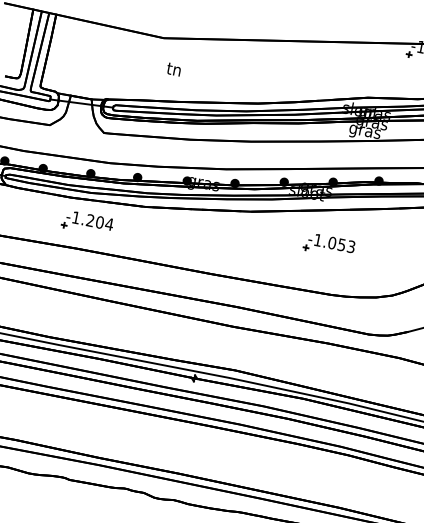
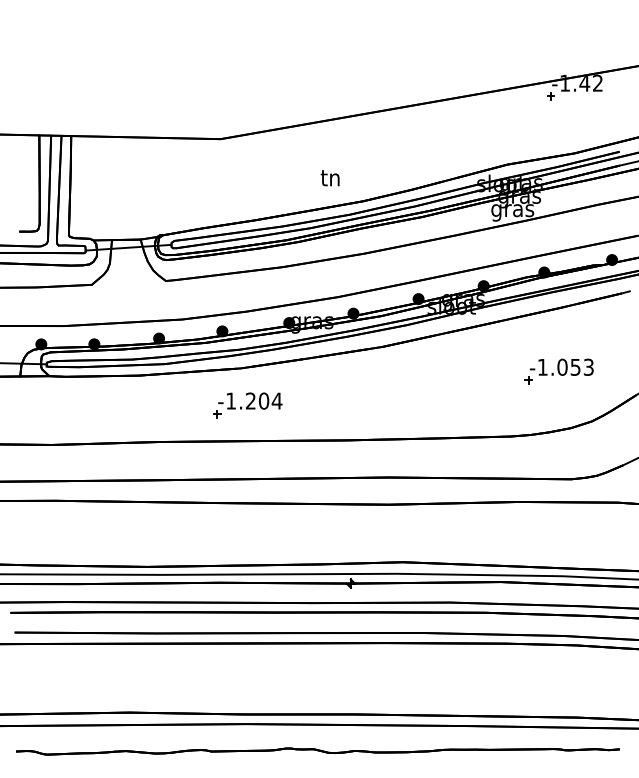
text: (173, 69) -> (329, 178), moved
part: (87, 223) -> (247, 405), moved
part: (328, 245) -> (558, 371), moved

